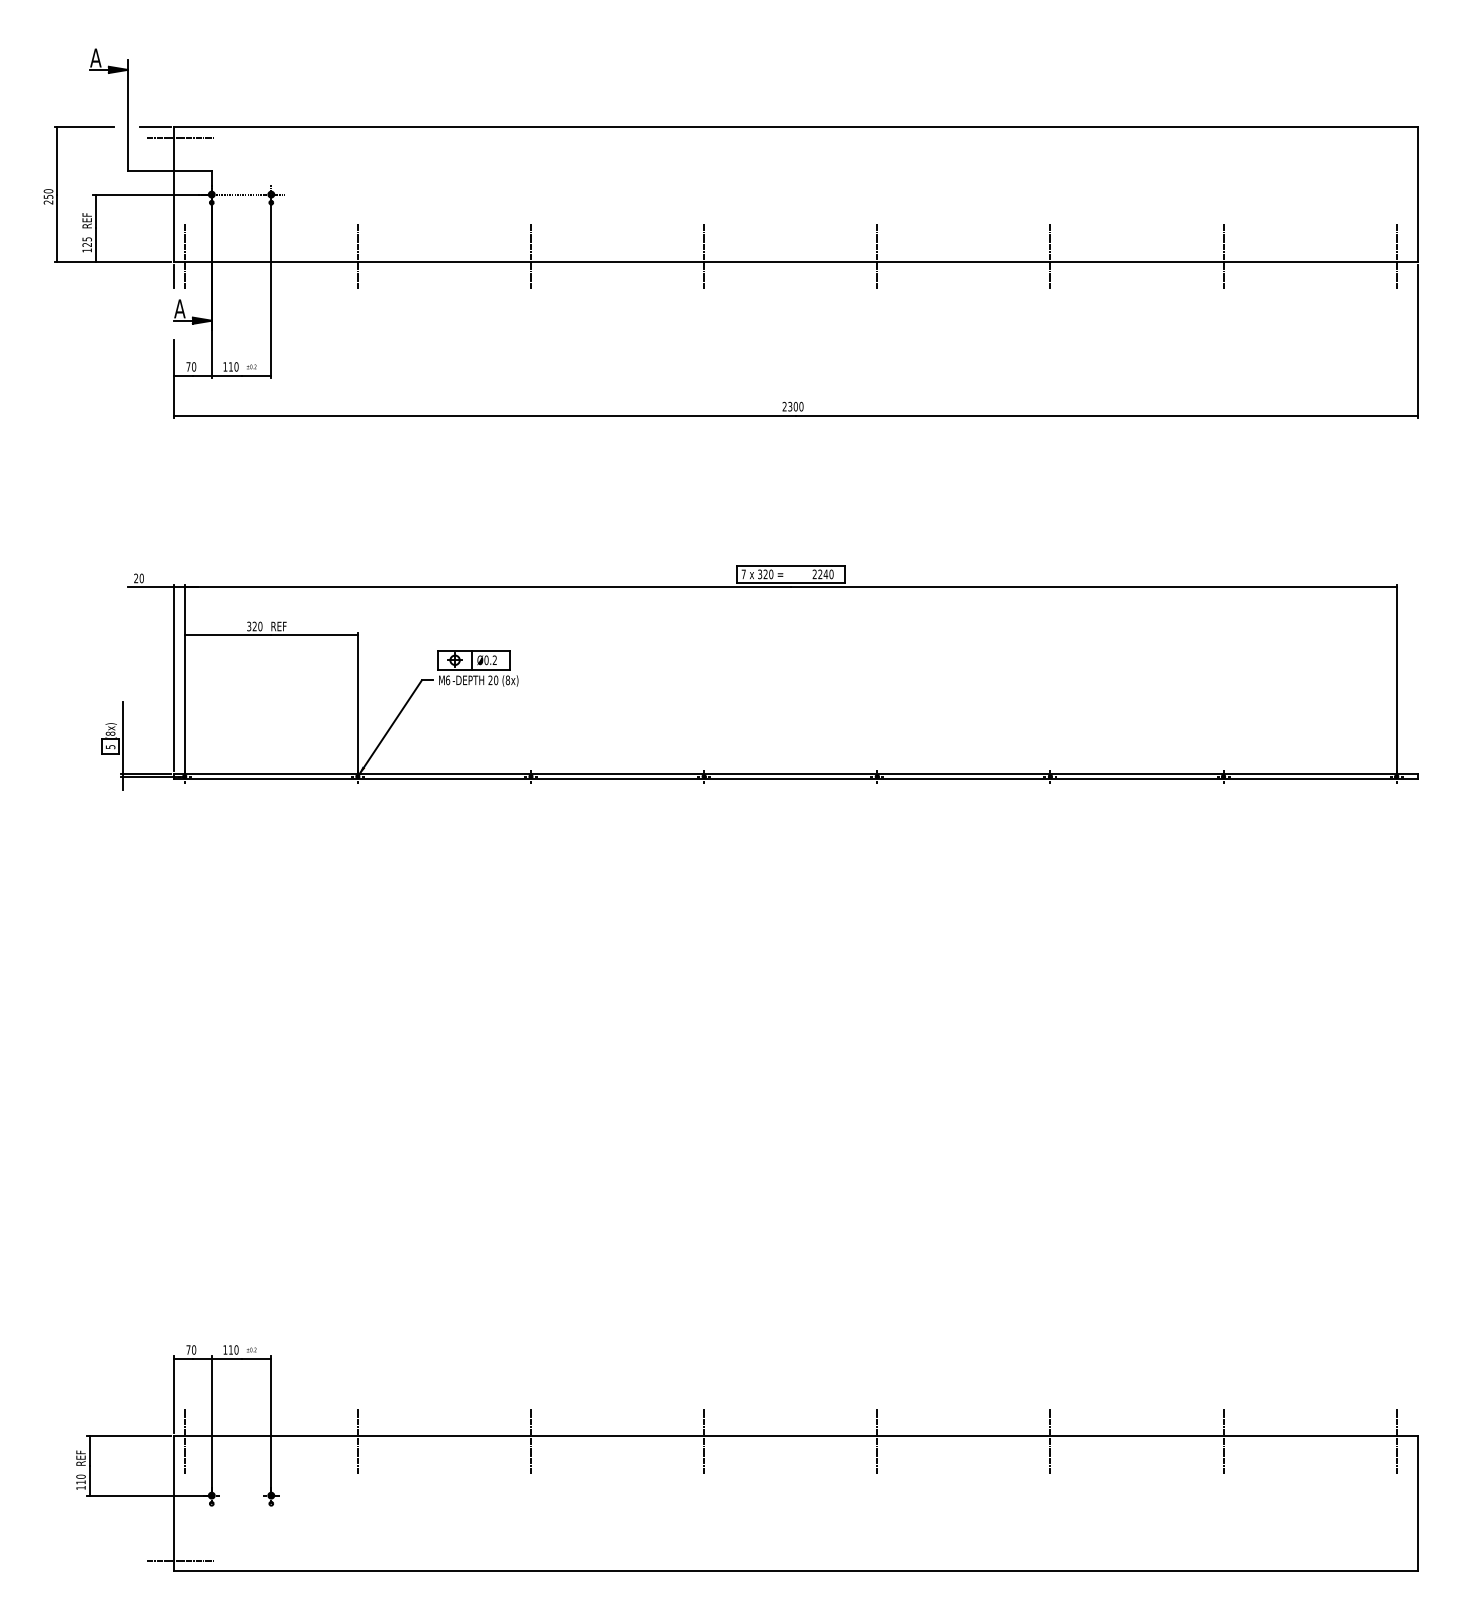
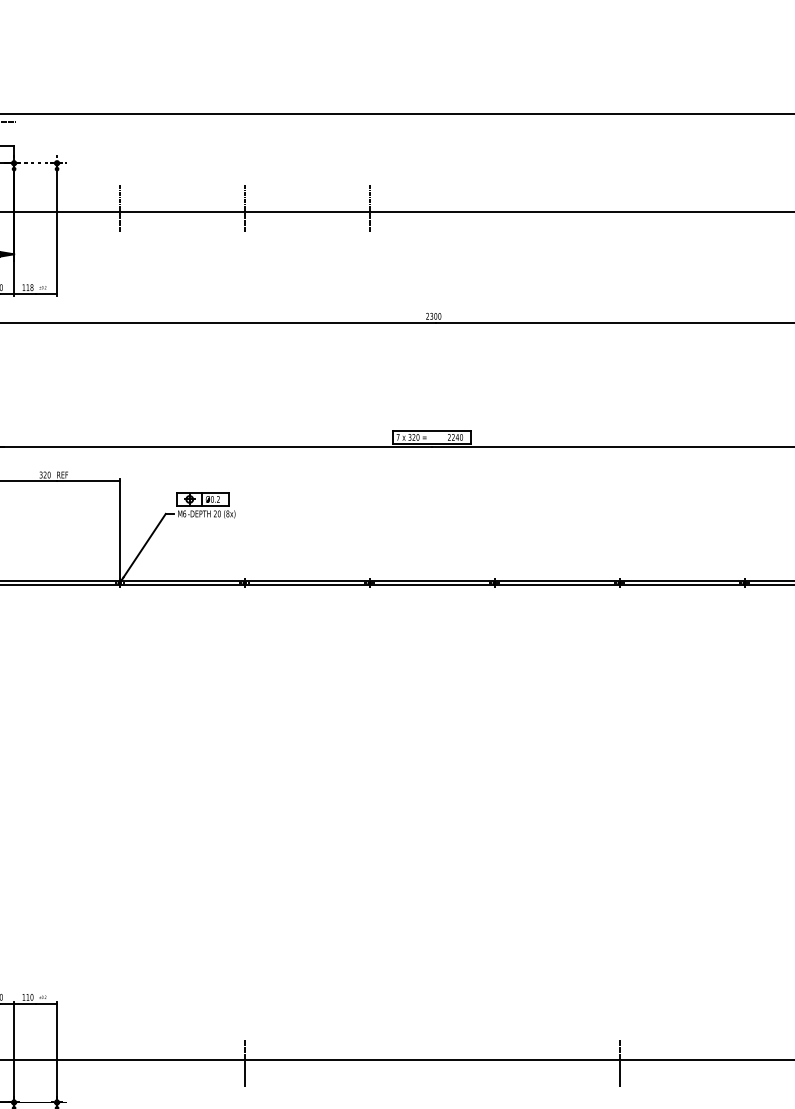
line: (877, 256) -> (494, 207), removed
line: (1050, 256) -> (619, 207), removed
line: (1223, 256) -> (744, 207), removed
text: (236, 366) -> (31, 287), 110 -> 118
line: (357, 1441) -> (119, 1063), removed
line: (704, 1441) -> (369, 1063), removed
line: (877, 1441) -> (494, 1063), removed
line: (1223, 1441) -> (744, 1063), removed

